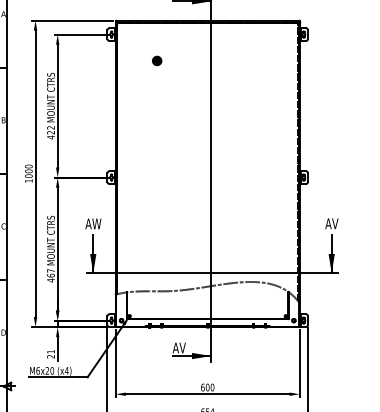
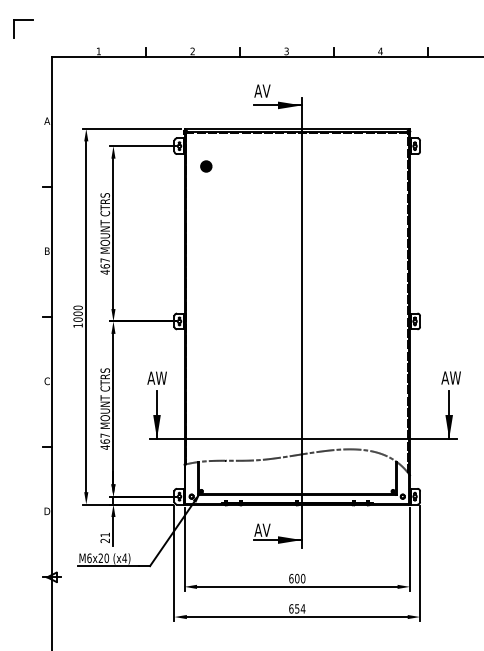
part: (157, 60) -> (206, 166), moved
text: (51, 130) -> (105, 263), 422 -> 467
text: (336, 223) -> (454, 377), AV -> AW

